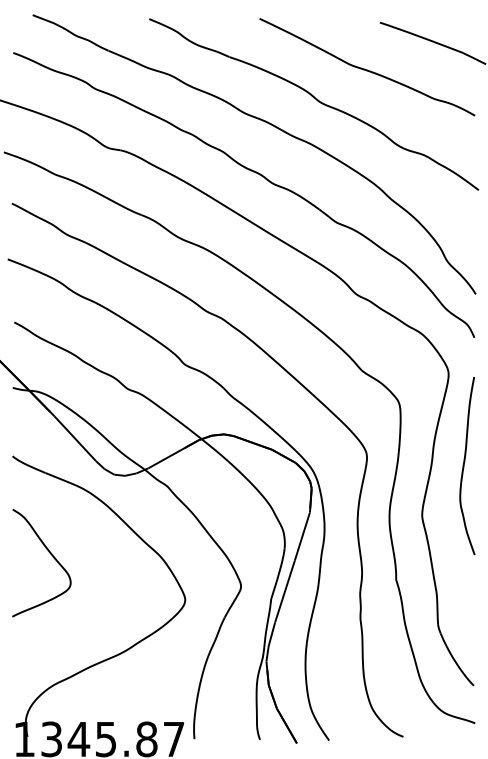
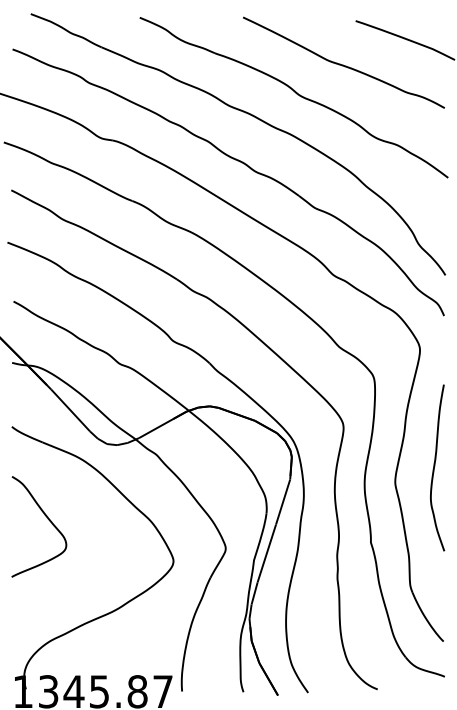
curve: (465, 464) -> (435, 466), moved

